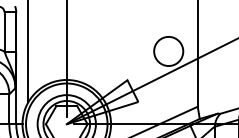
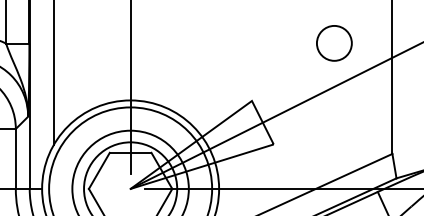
circle: (168, 51) -> (333, 43), size x0.6

